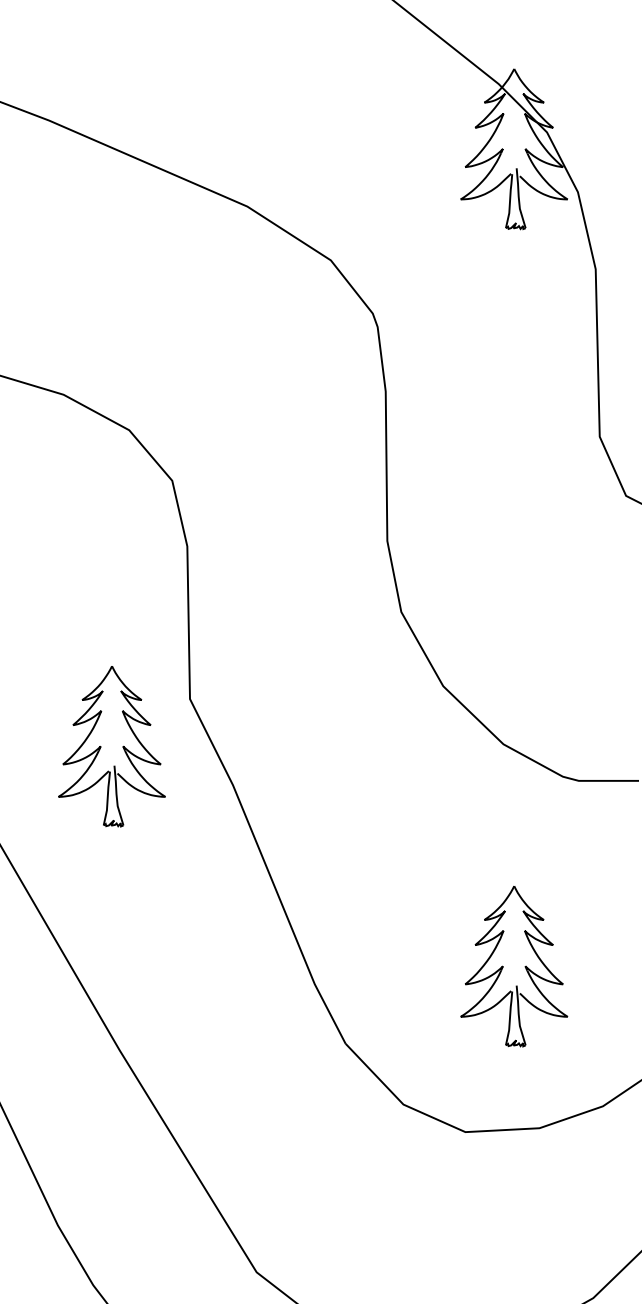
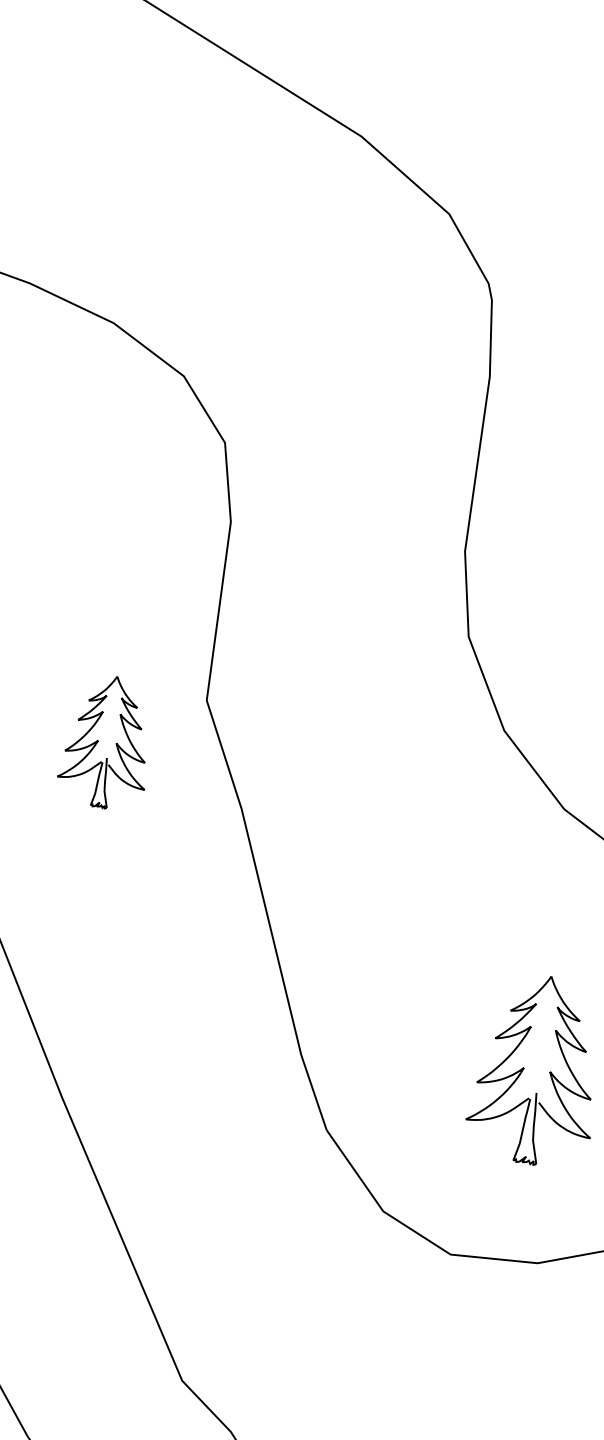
part: (111, 746) -> (106, 741), size x0.7

